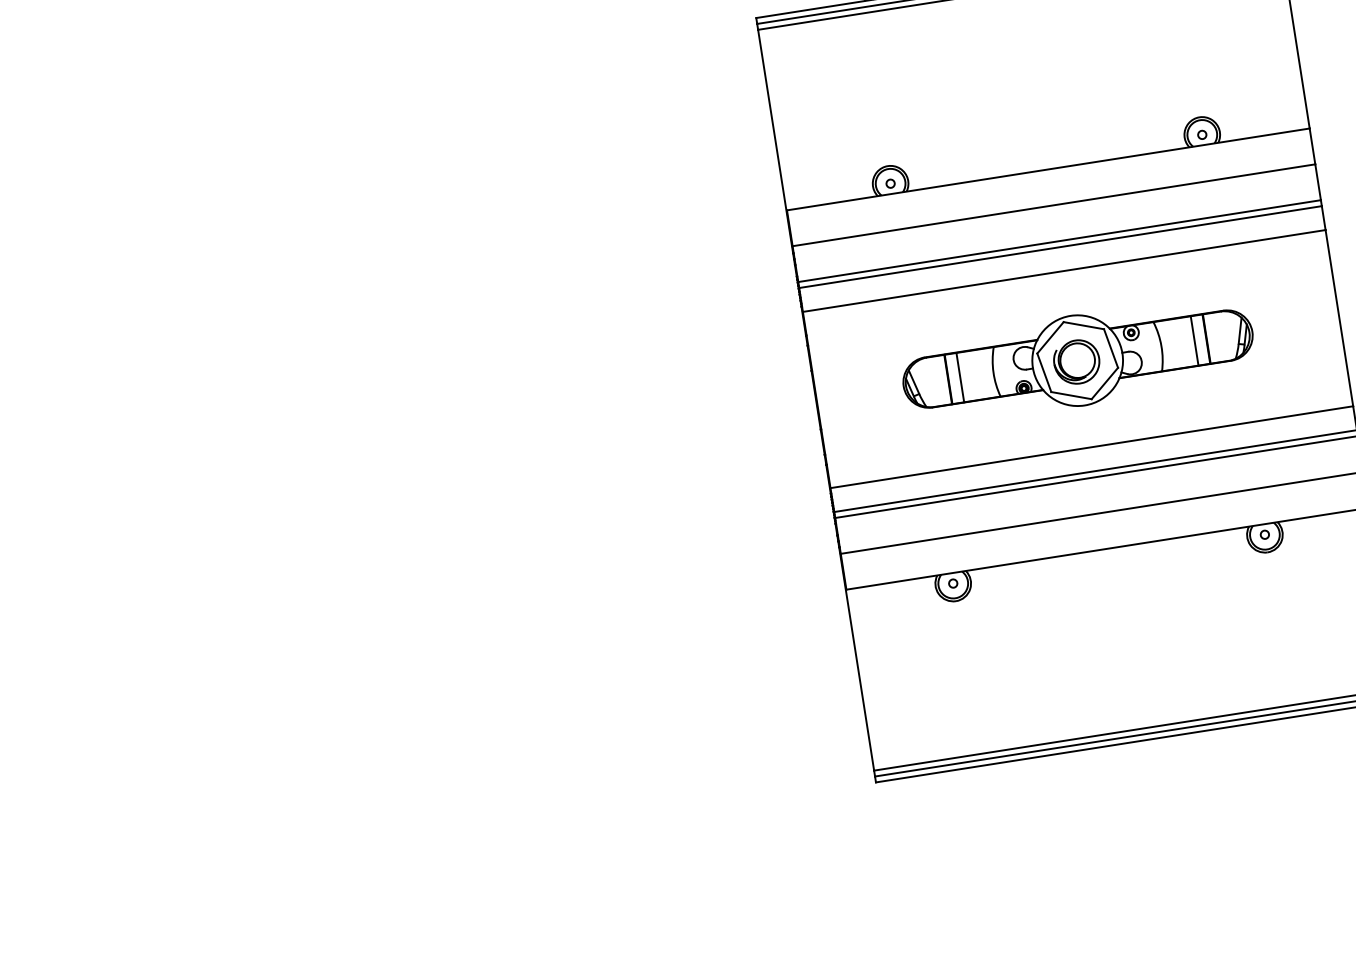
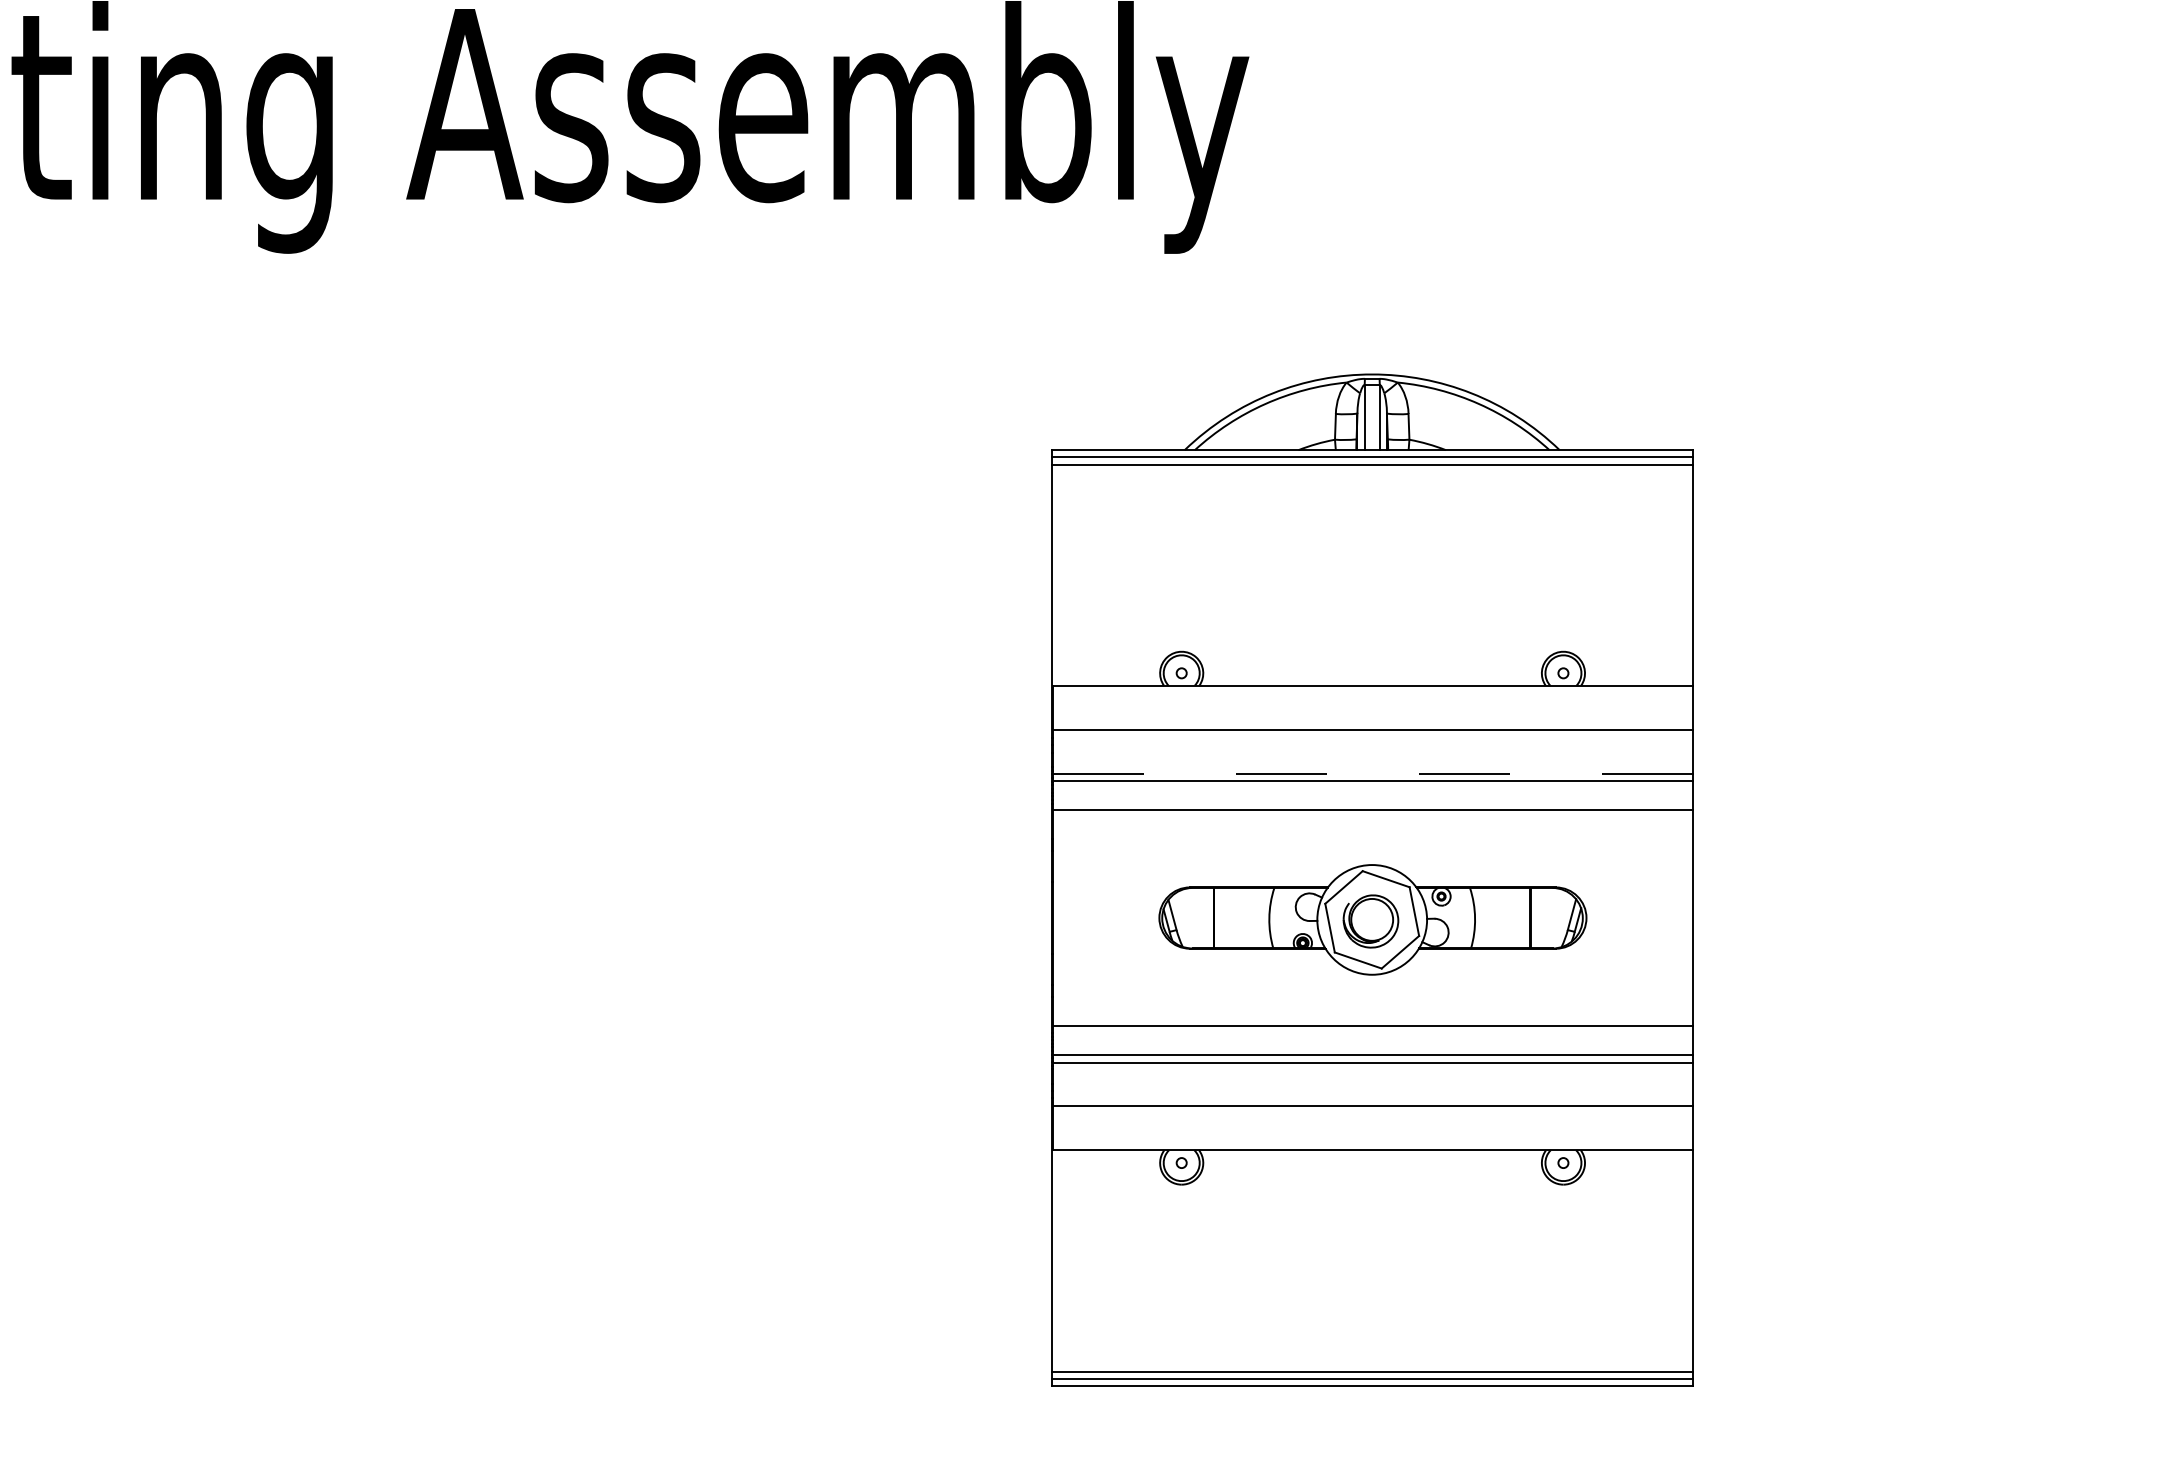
line: (1059, 241) -> (1372, 773), solid -> dashed
line: (1194, 340) -> (1515, 917), removed
line: (960, 377) -> (1228, 917), removed

